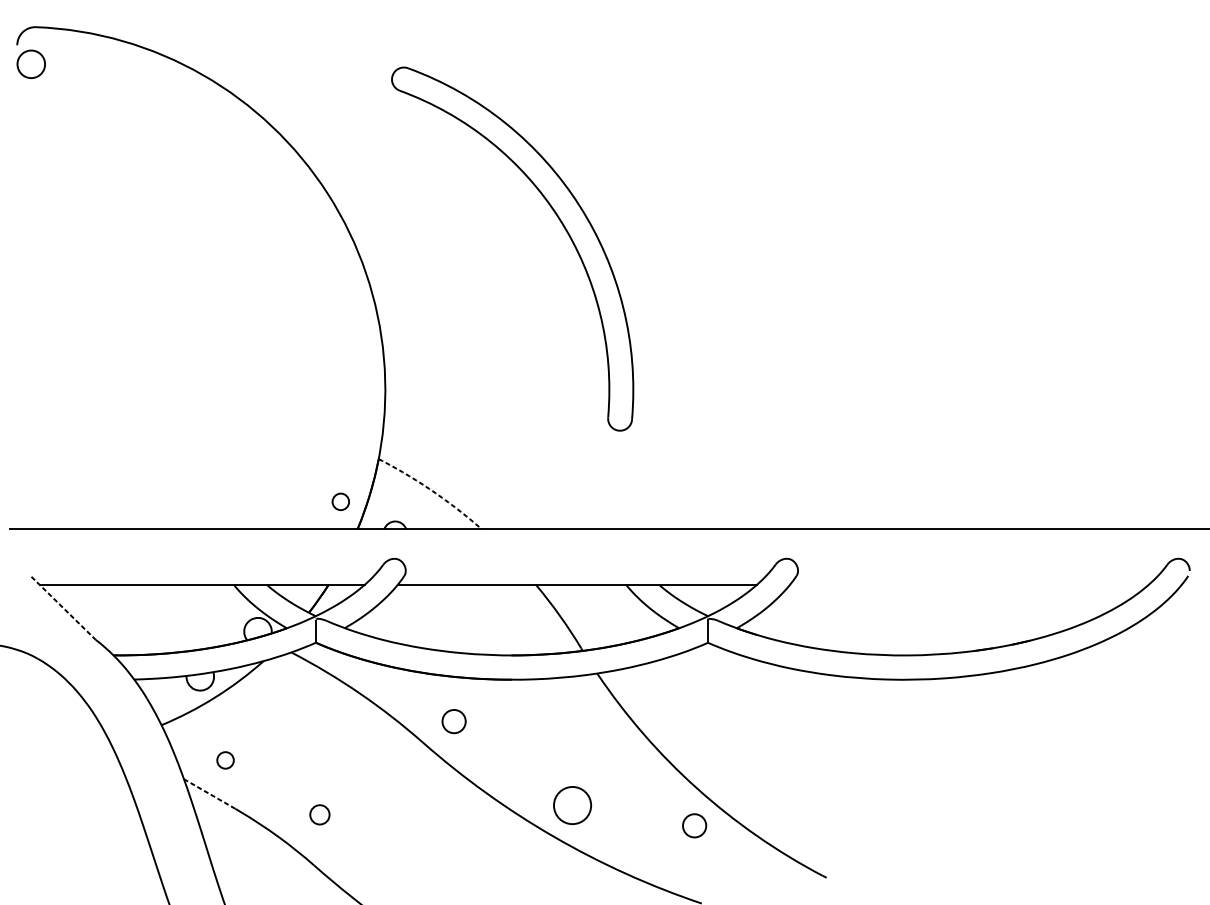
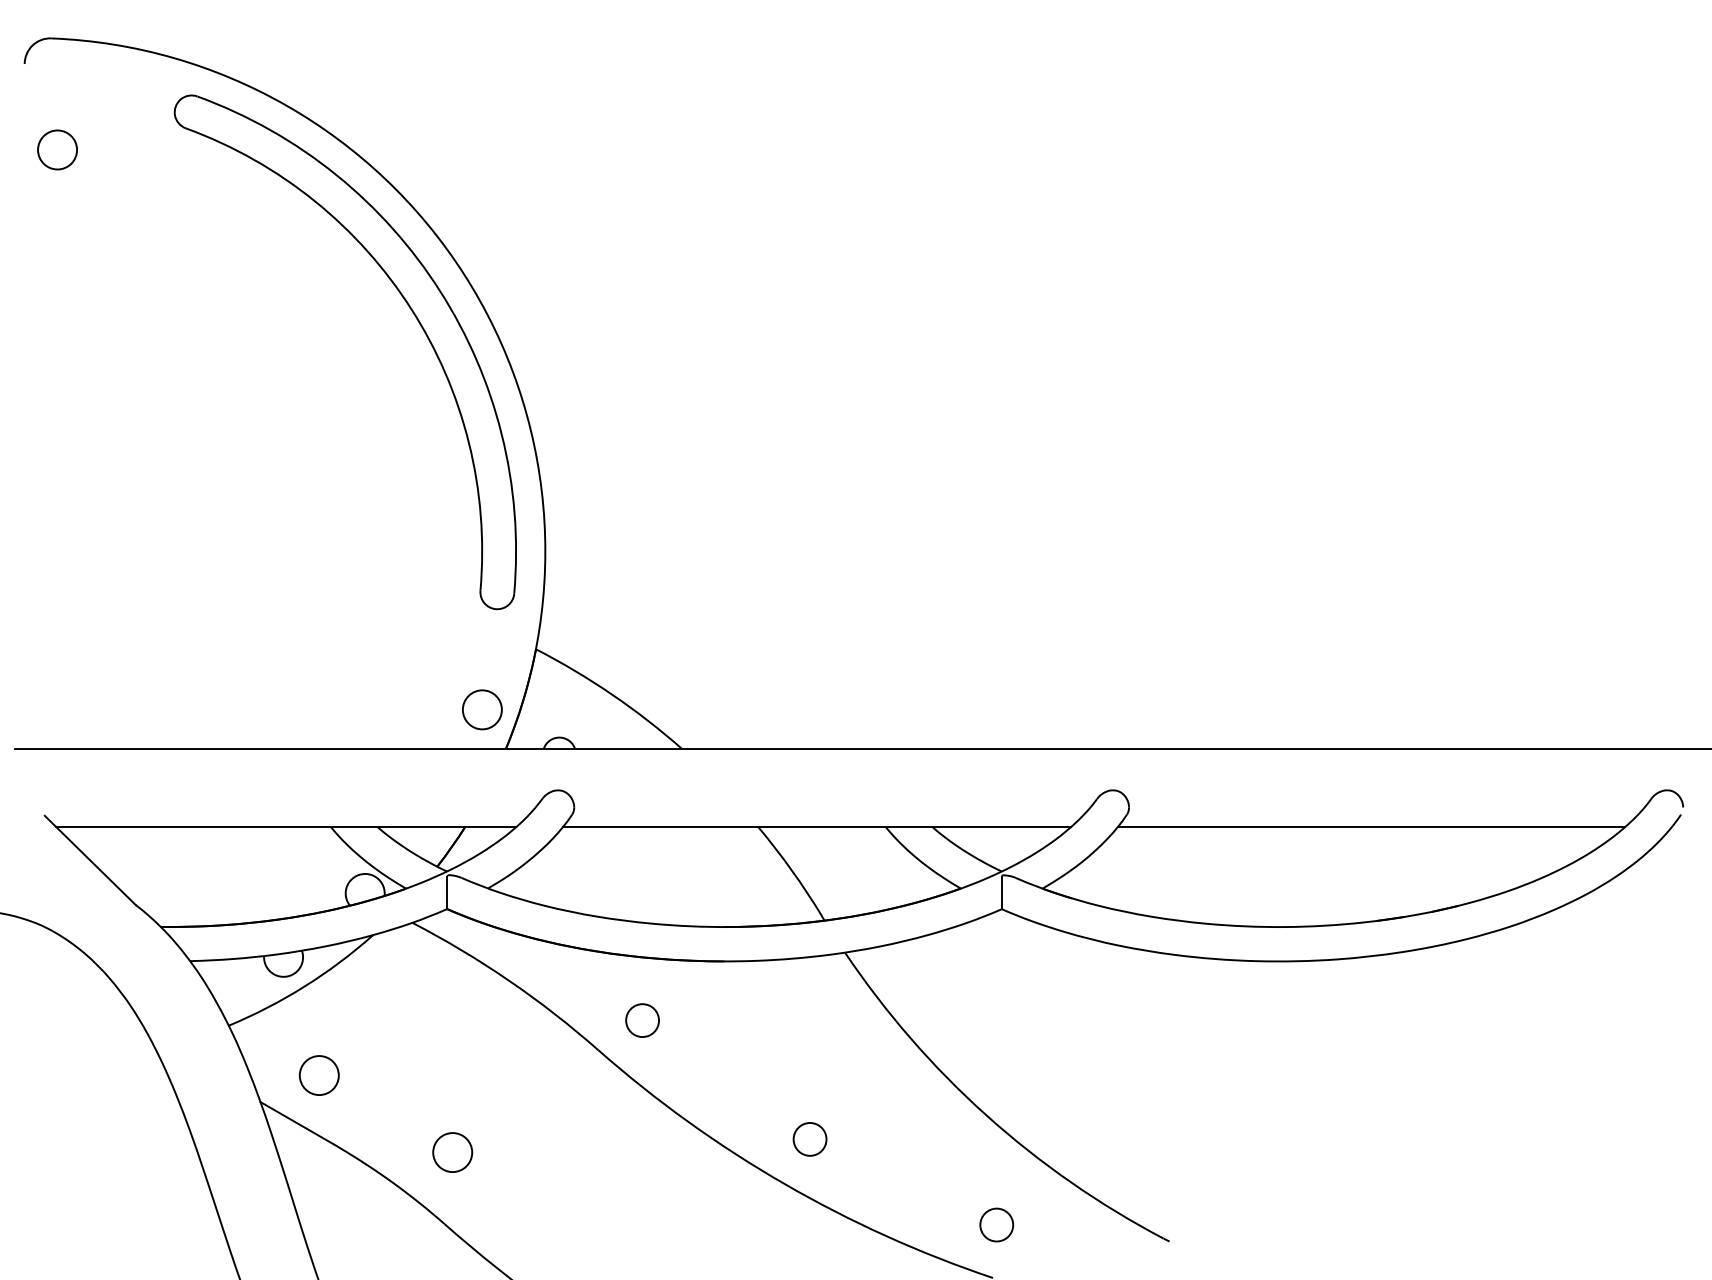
circle: (31, 64) -> (57, 149), moved
part: (557, 218) -> (409, 308), moved
arc: (432, 491) -> (612, 694), dashed -> solid
circle: (340, 501) -> (481, 709), size x1.67
line: (969, 585) -> (1371, 827), added
line: (63, 608) -> (90, 860), dashed -> solid
circle: (224, 760) -> (318, 1075), size x1.67
line: (209, 793) -> (296, 1122), dashed -> solid
circle: (572, 805) -> (809, 1139), size x0.62
circle: (319, 814) -> (452, 1152), size x1.43
circle: (694, 825) -> (996, 1224), moved

